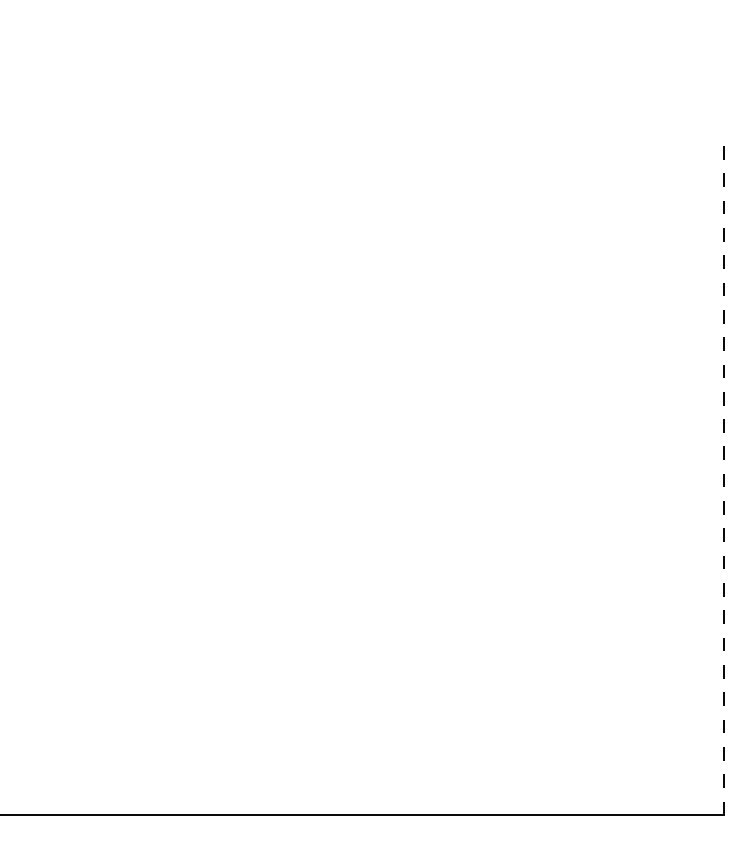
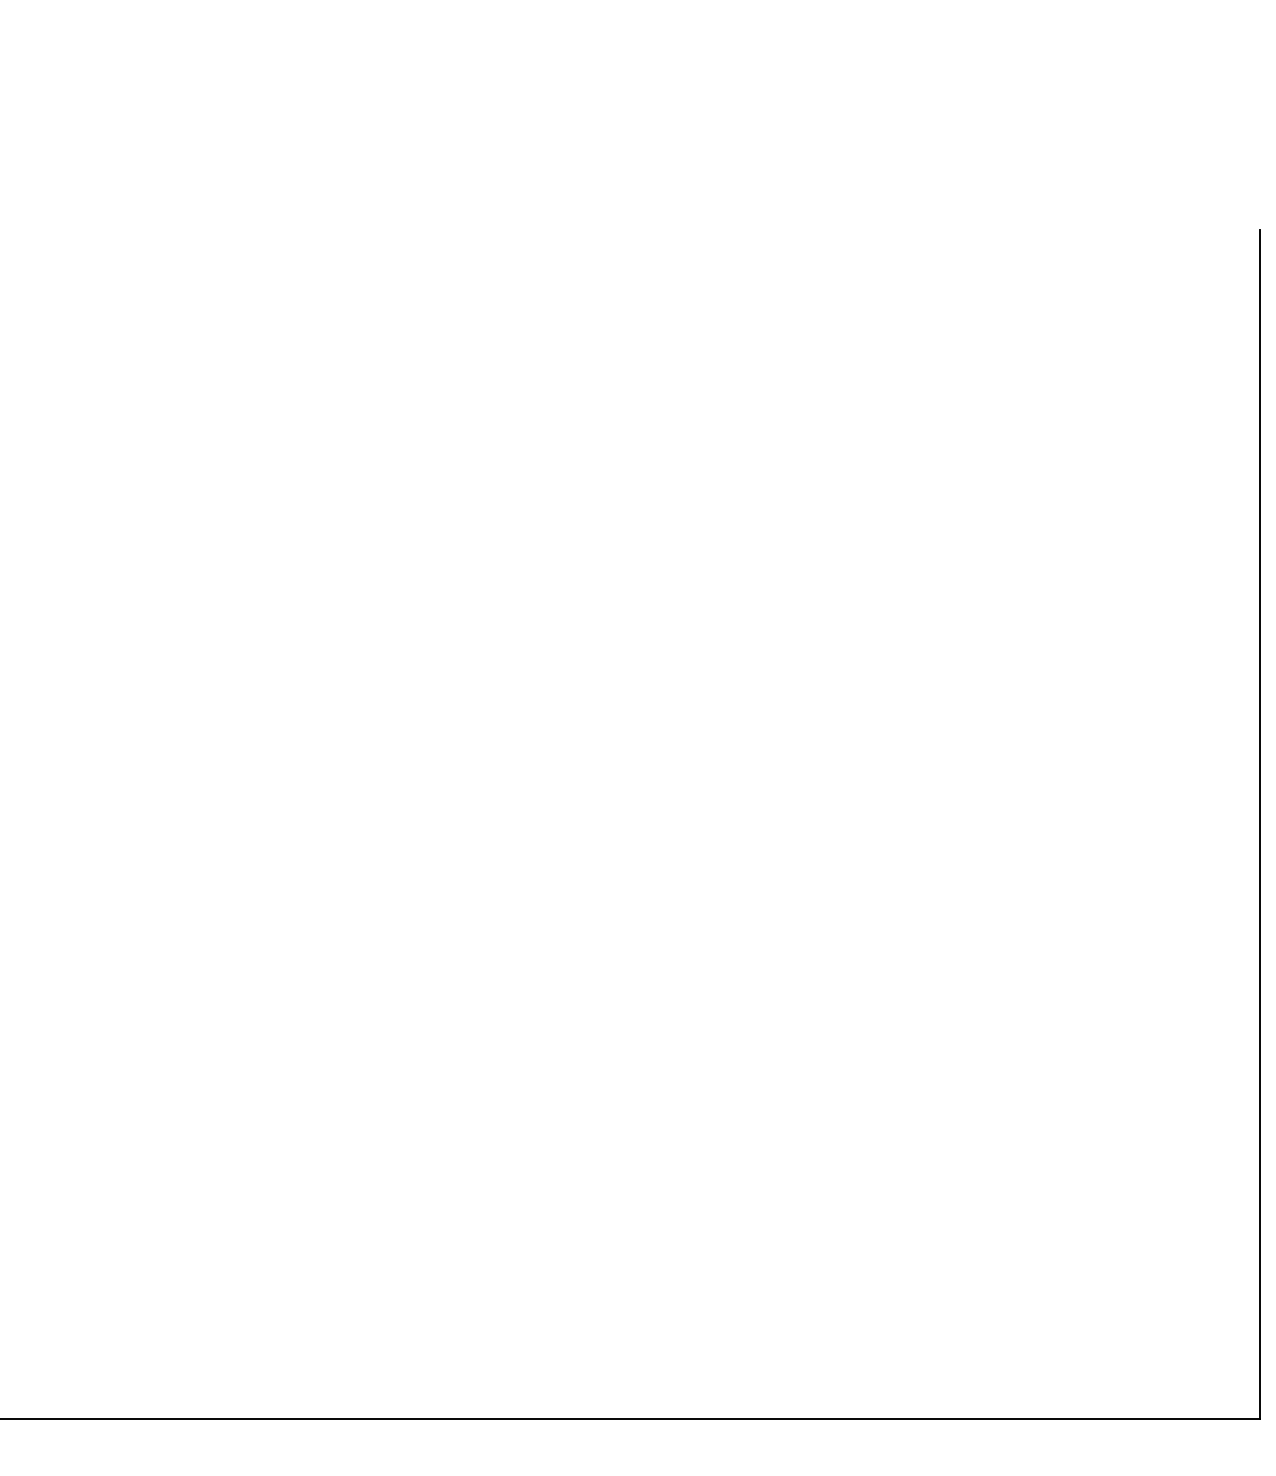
line: (723, 473) -> (1259, 824), dashed -> solid

